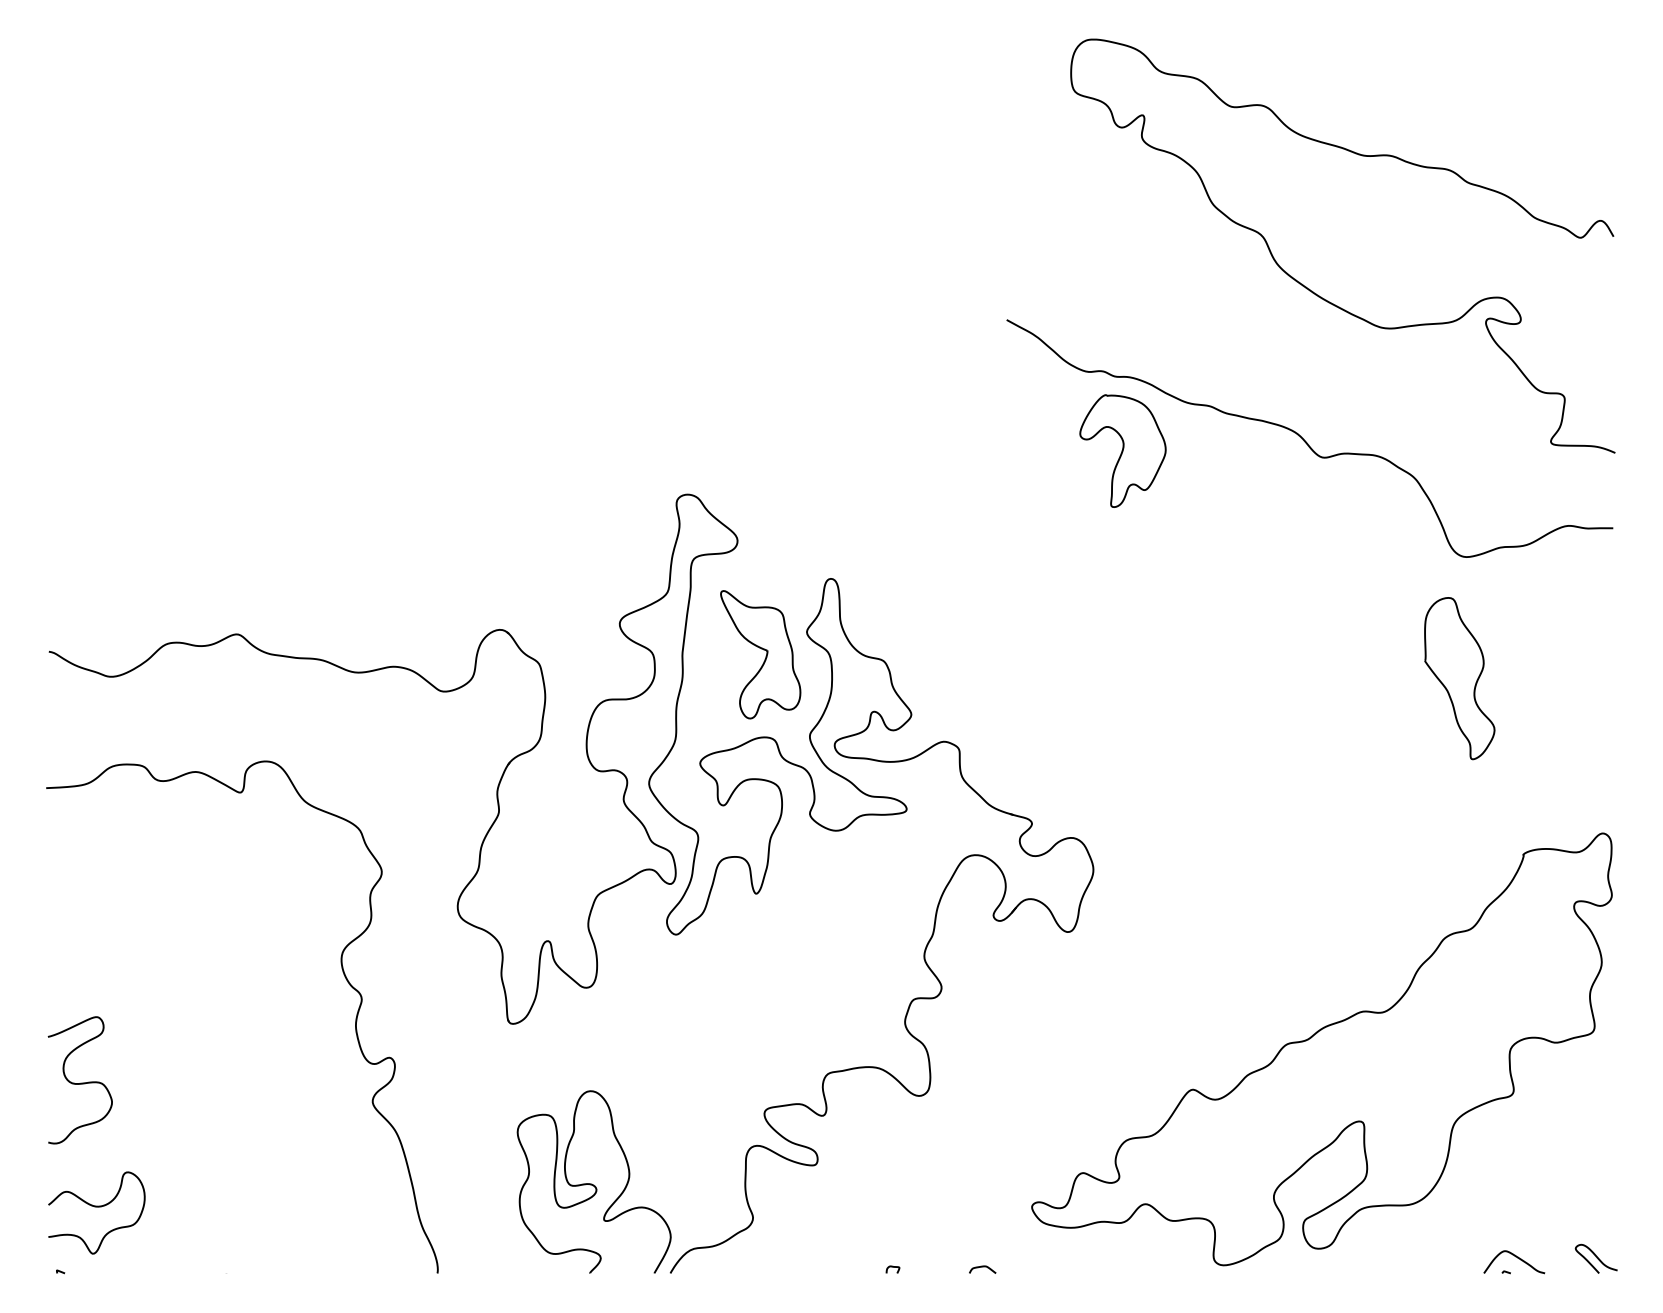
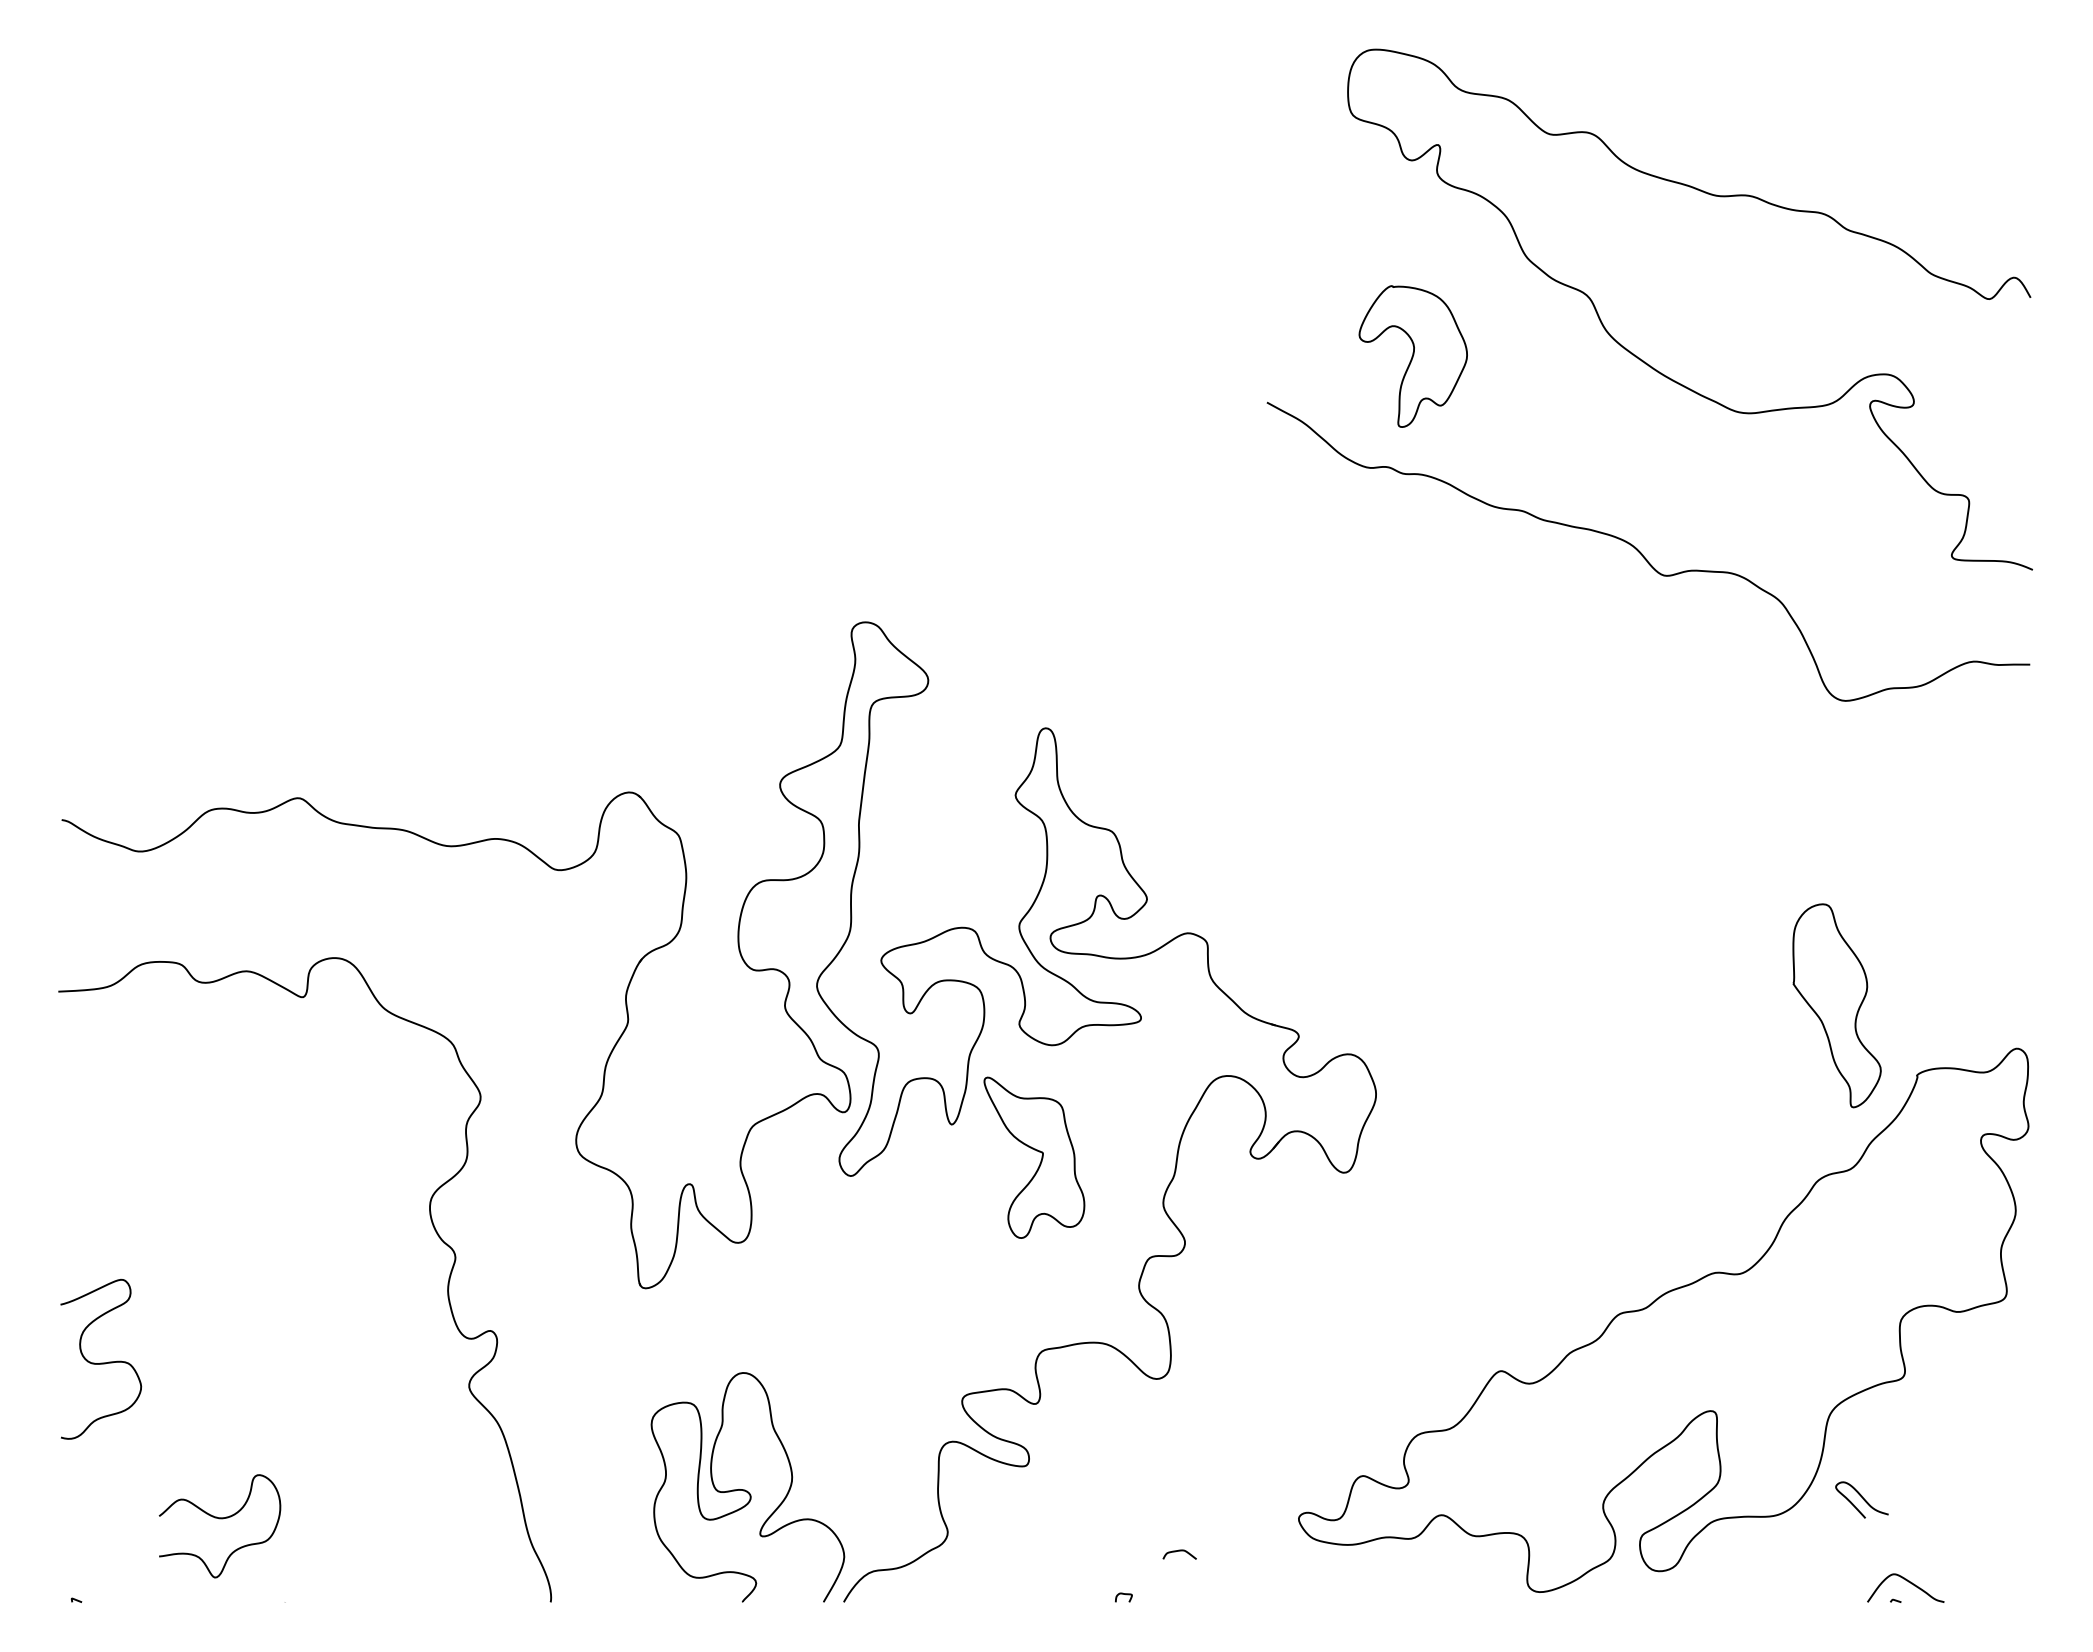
part: (1122, 451) -> (1412, 356), moved
part: (762, 649) -> (1036, 1151), moved
part: (1459, 678) -> (1836, 1005), moved
curve: (96, 1207) -> (219, 1519), moved
curve: (1596, 1257) -> (1862, 1498), moved
curve: (982, 1267) -> (1179, 1551), moved

